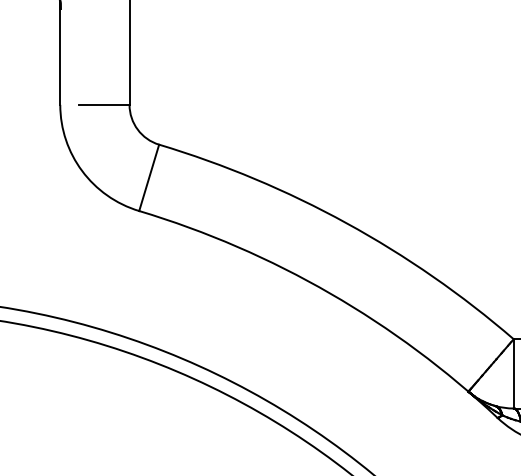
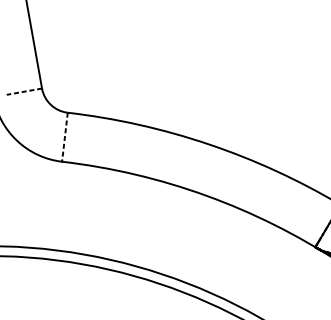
line: (103, 104) -> (23, 91), solid -> dashed
line: (149, 177) -> (65, 136), solid -> dashed

